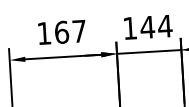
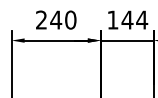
text: (62, 31) -> (56, 19), 167 -> 240

